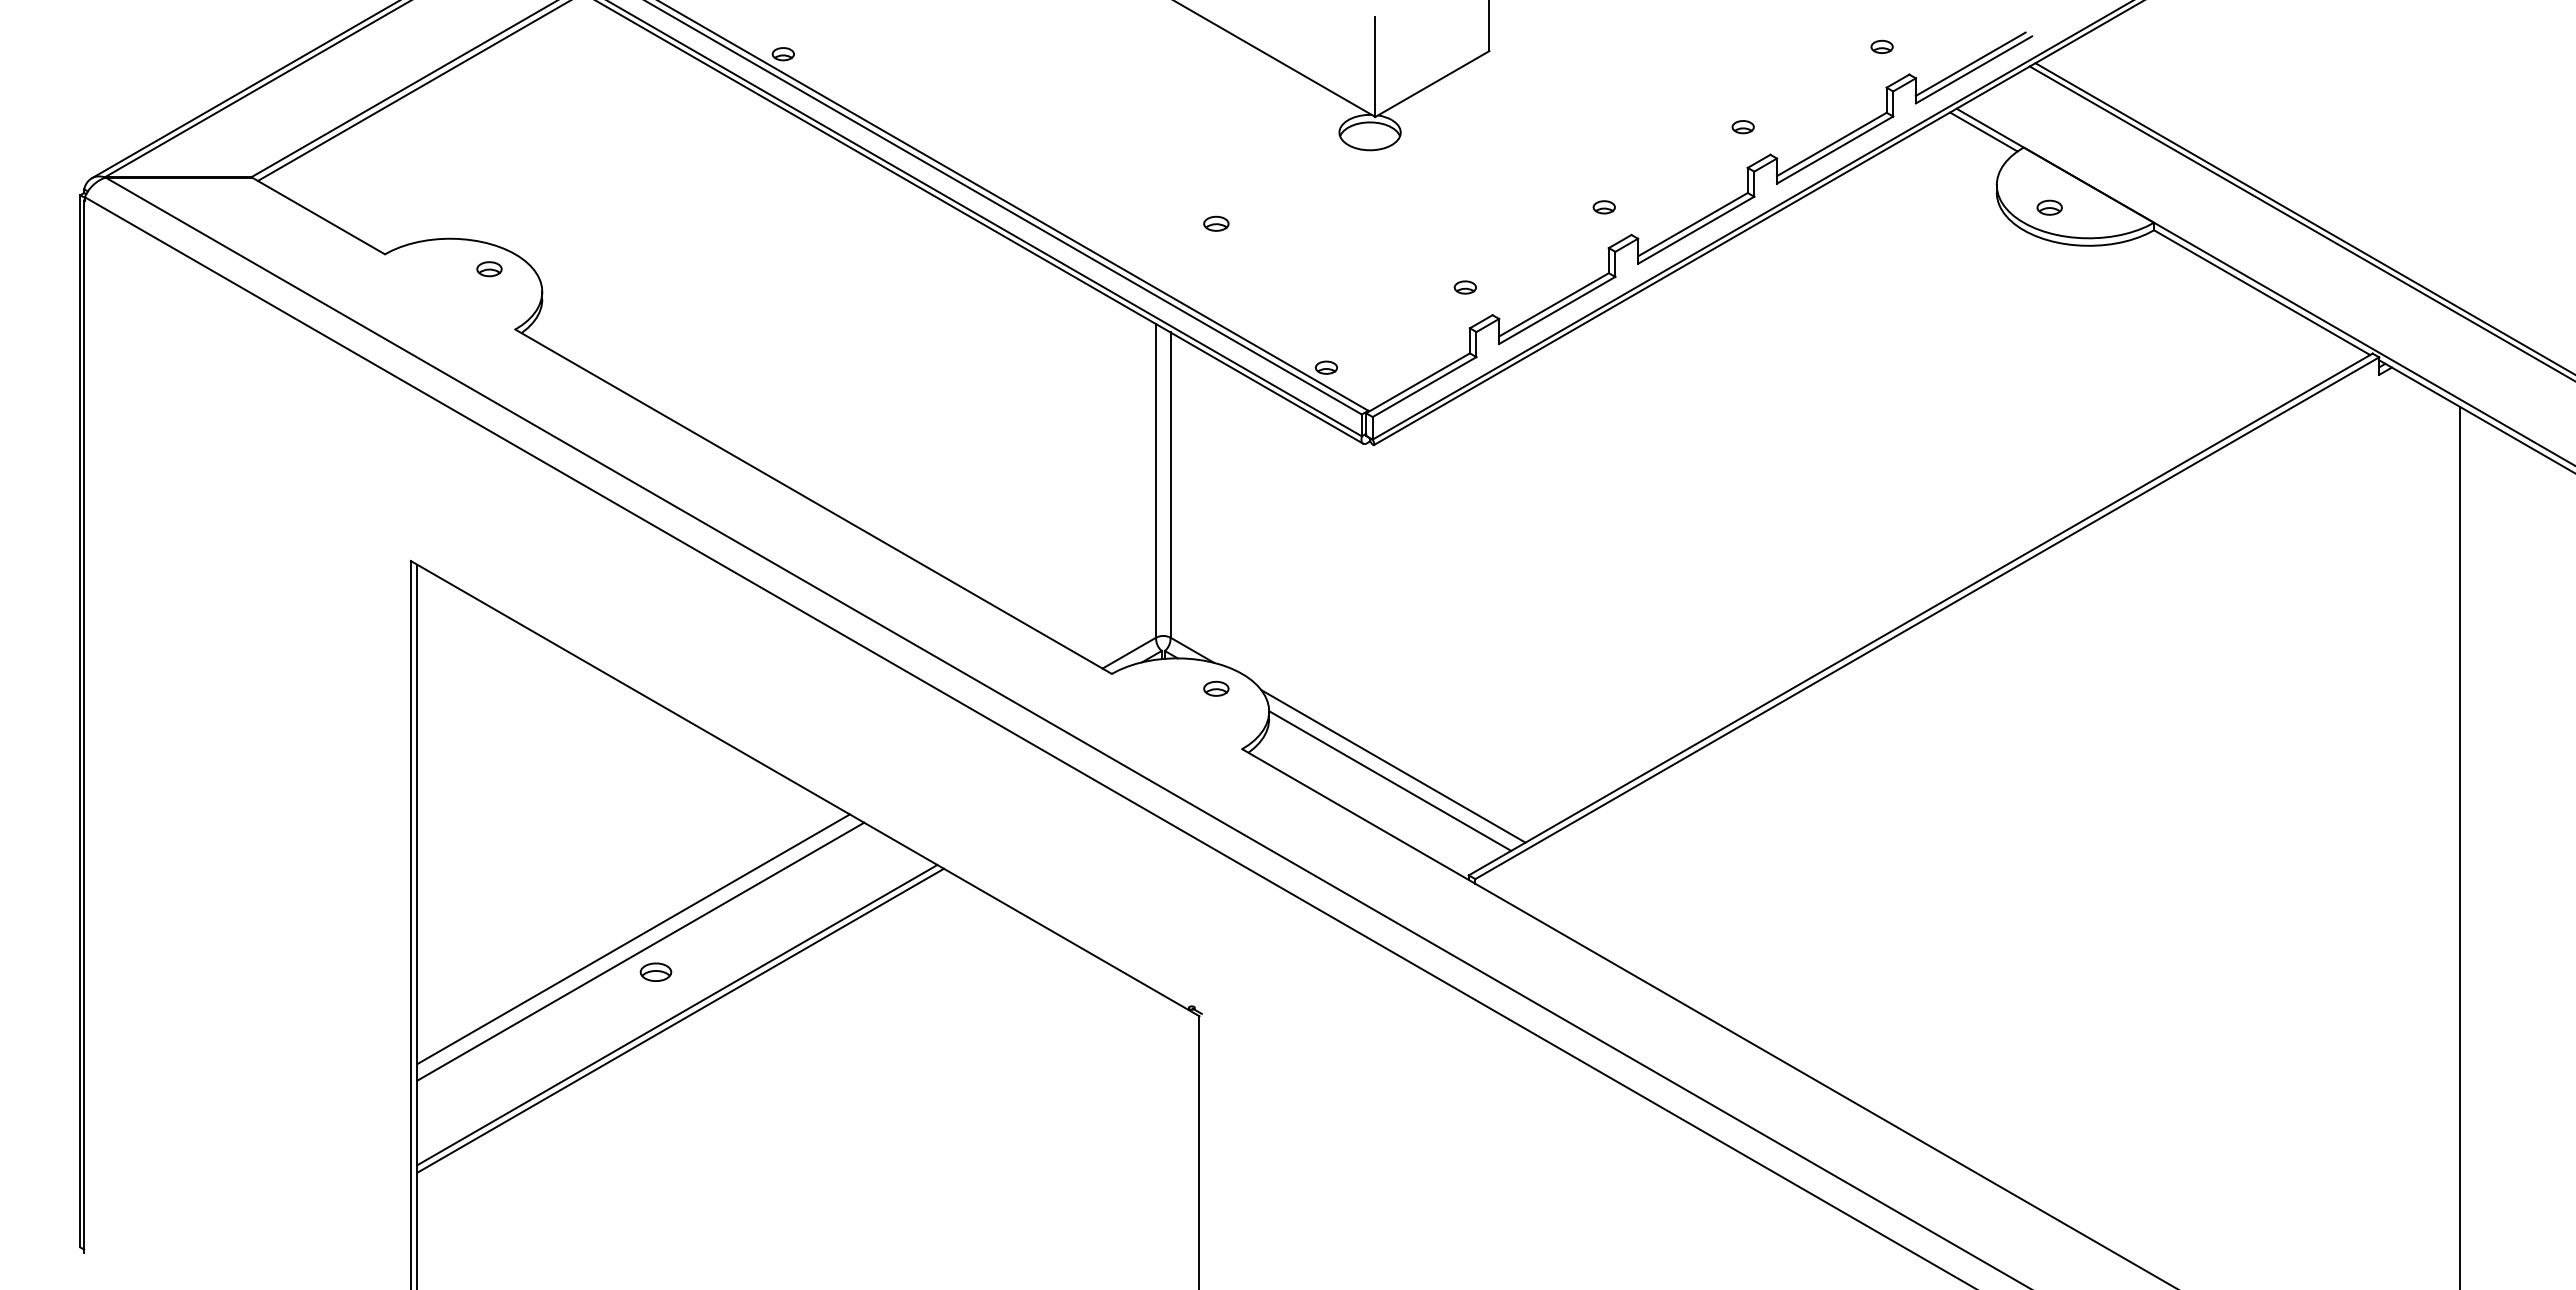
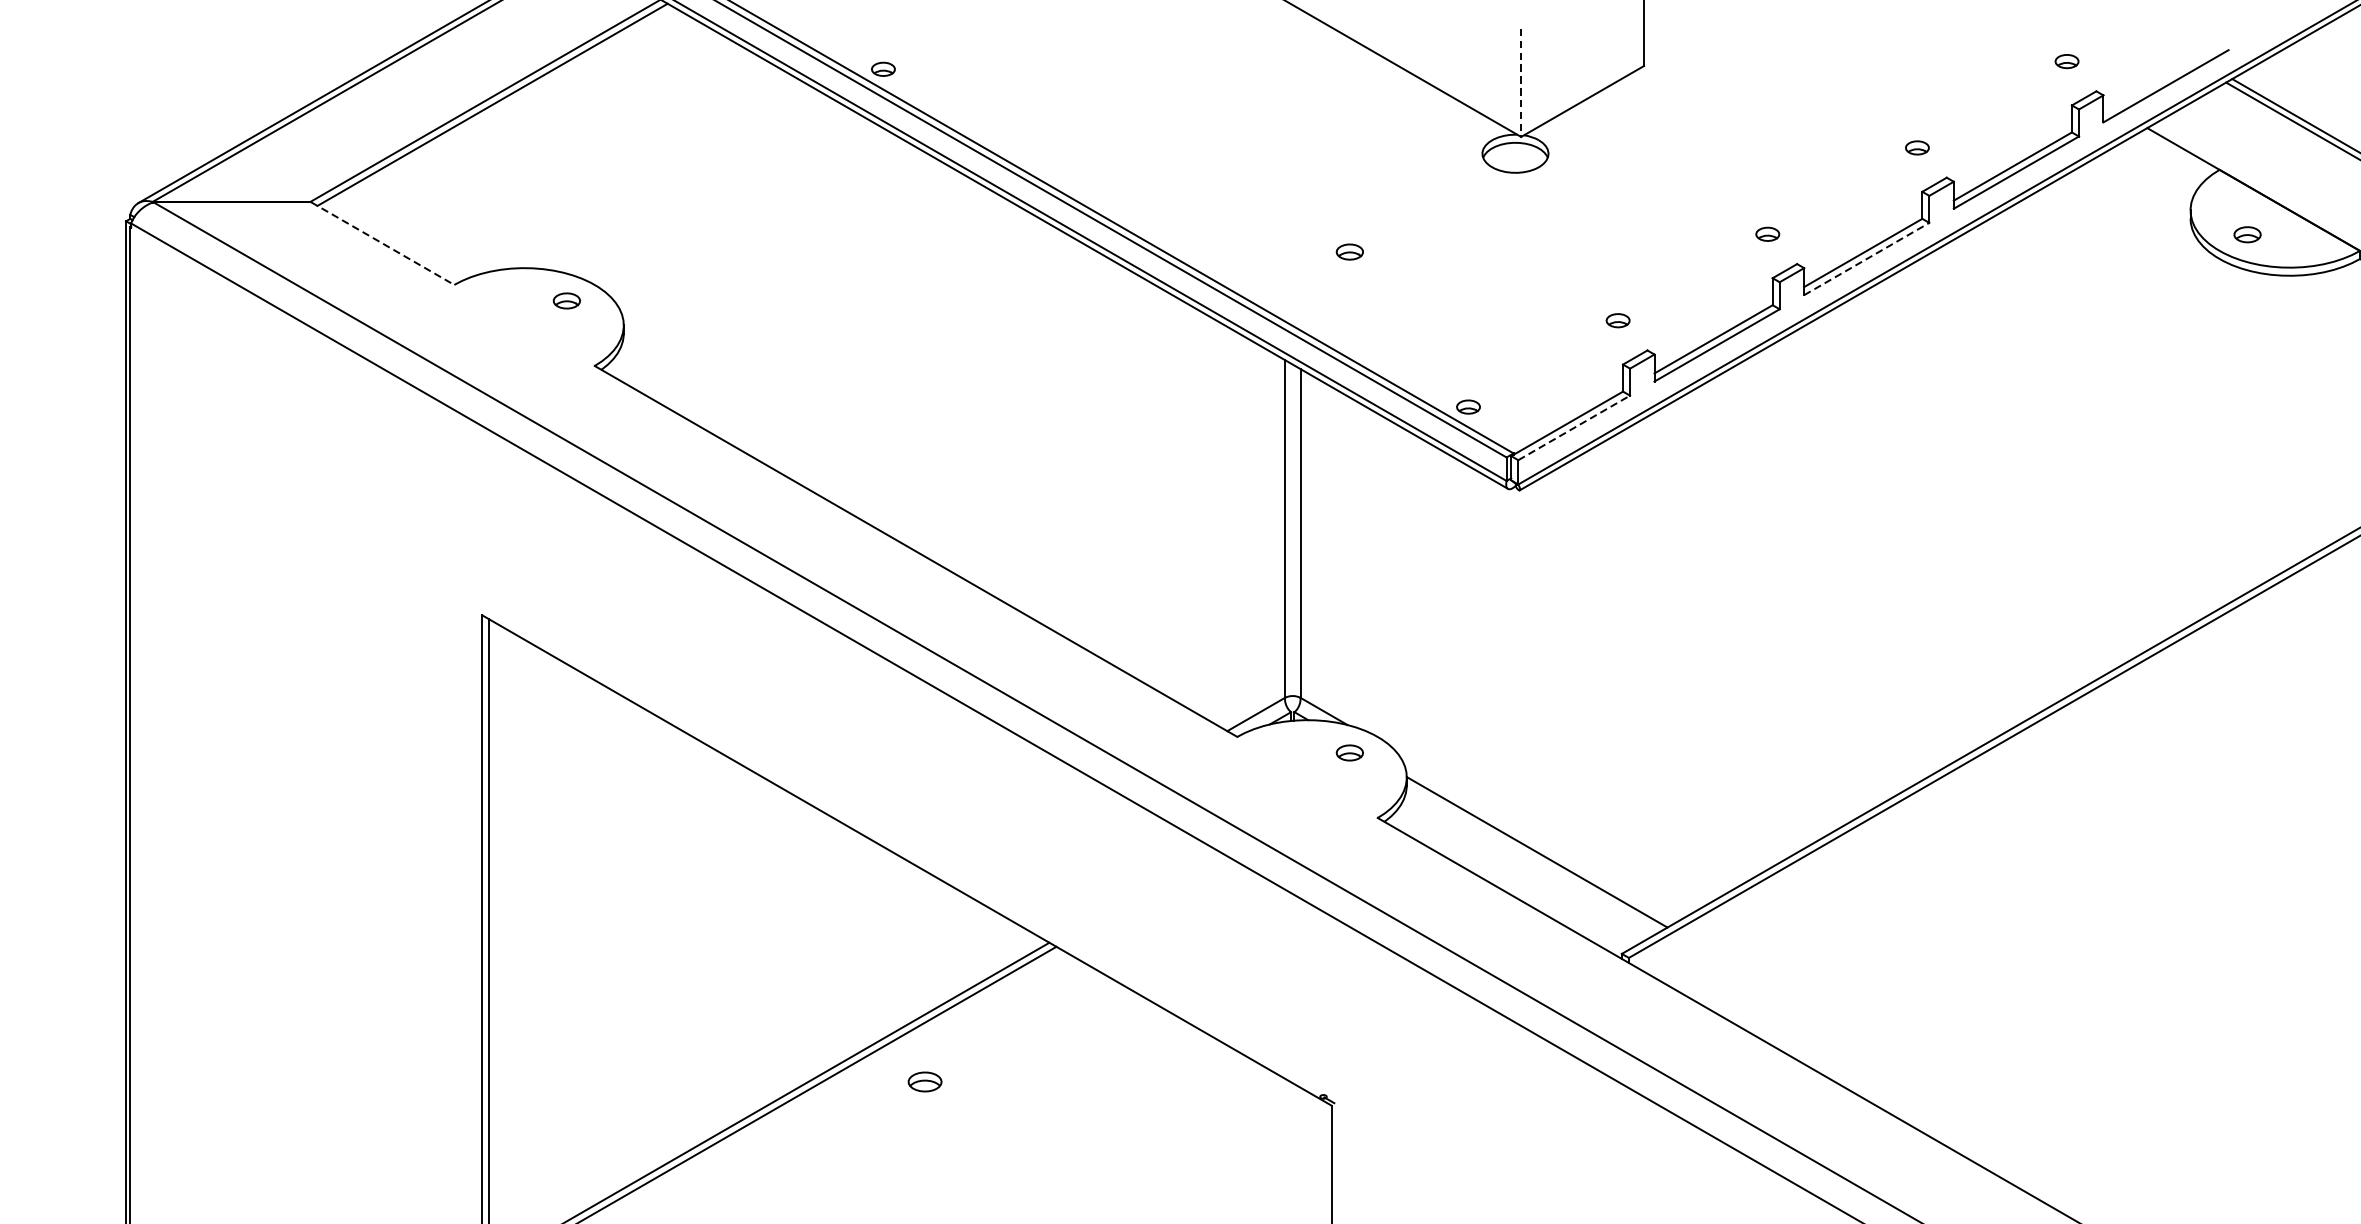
line: (1970, 63) -> (2162, 79), removed
line: (1375, 67) -> (1521, 83), solid -> dashed
line: (1983, 131) -> (2176, 152), removed
line: (318, 216) -> (382, 244), solid -> dashed
line: (1696, 230) -> (1867, 259), solid -> dashed
line: (1424, 387) -> (1574, 428), solid -> dashed
line: (1393, 766) -> (1540, 836), removed
line: (633, 939) -> (722, 1022), removed
line: (640, 951) -> (729, 1035), removed
part: (655, 971) -> (924, 1081), moved

